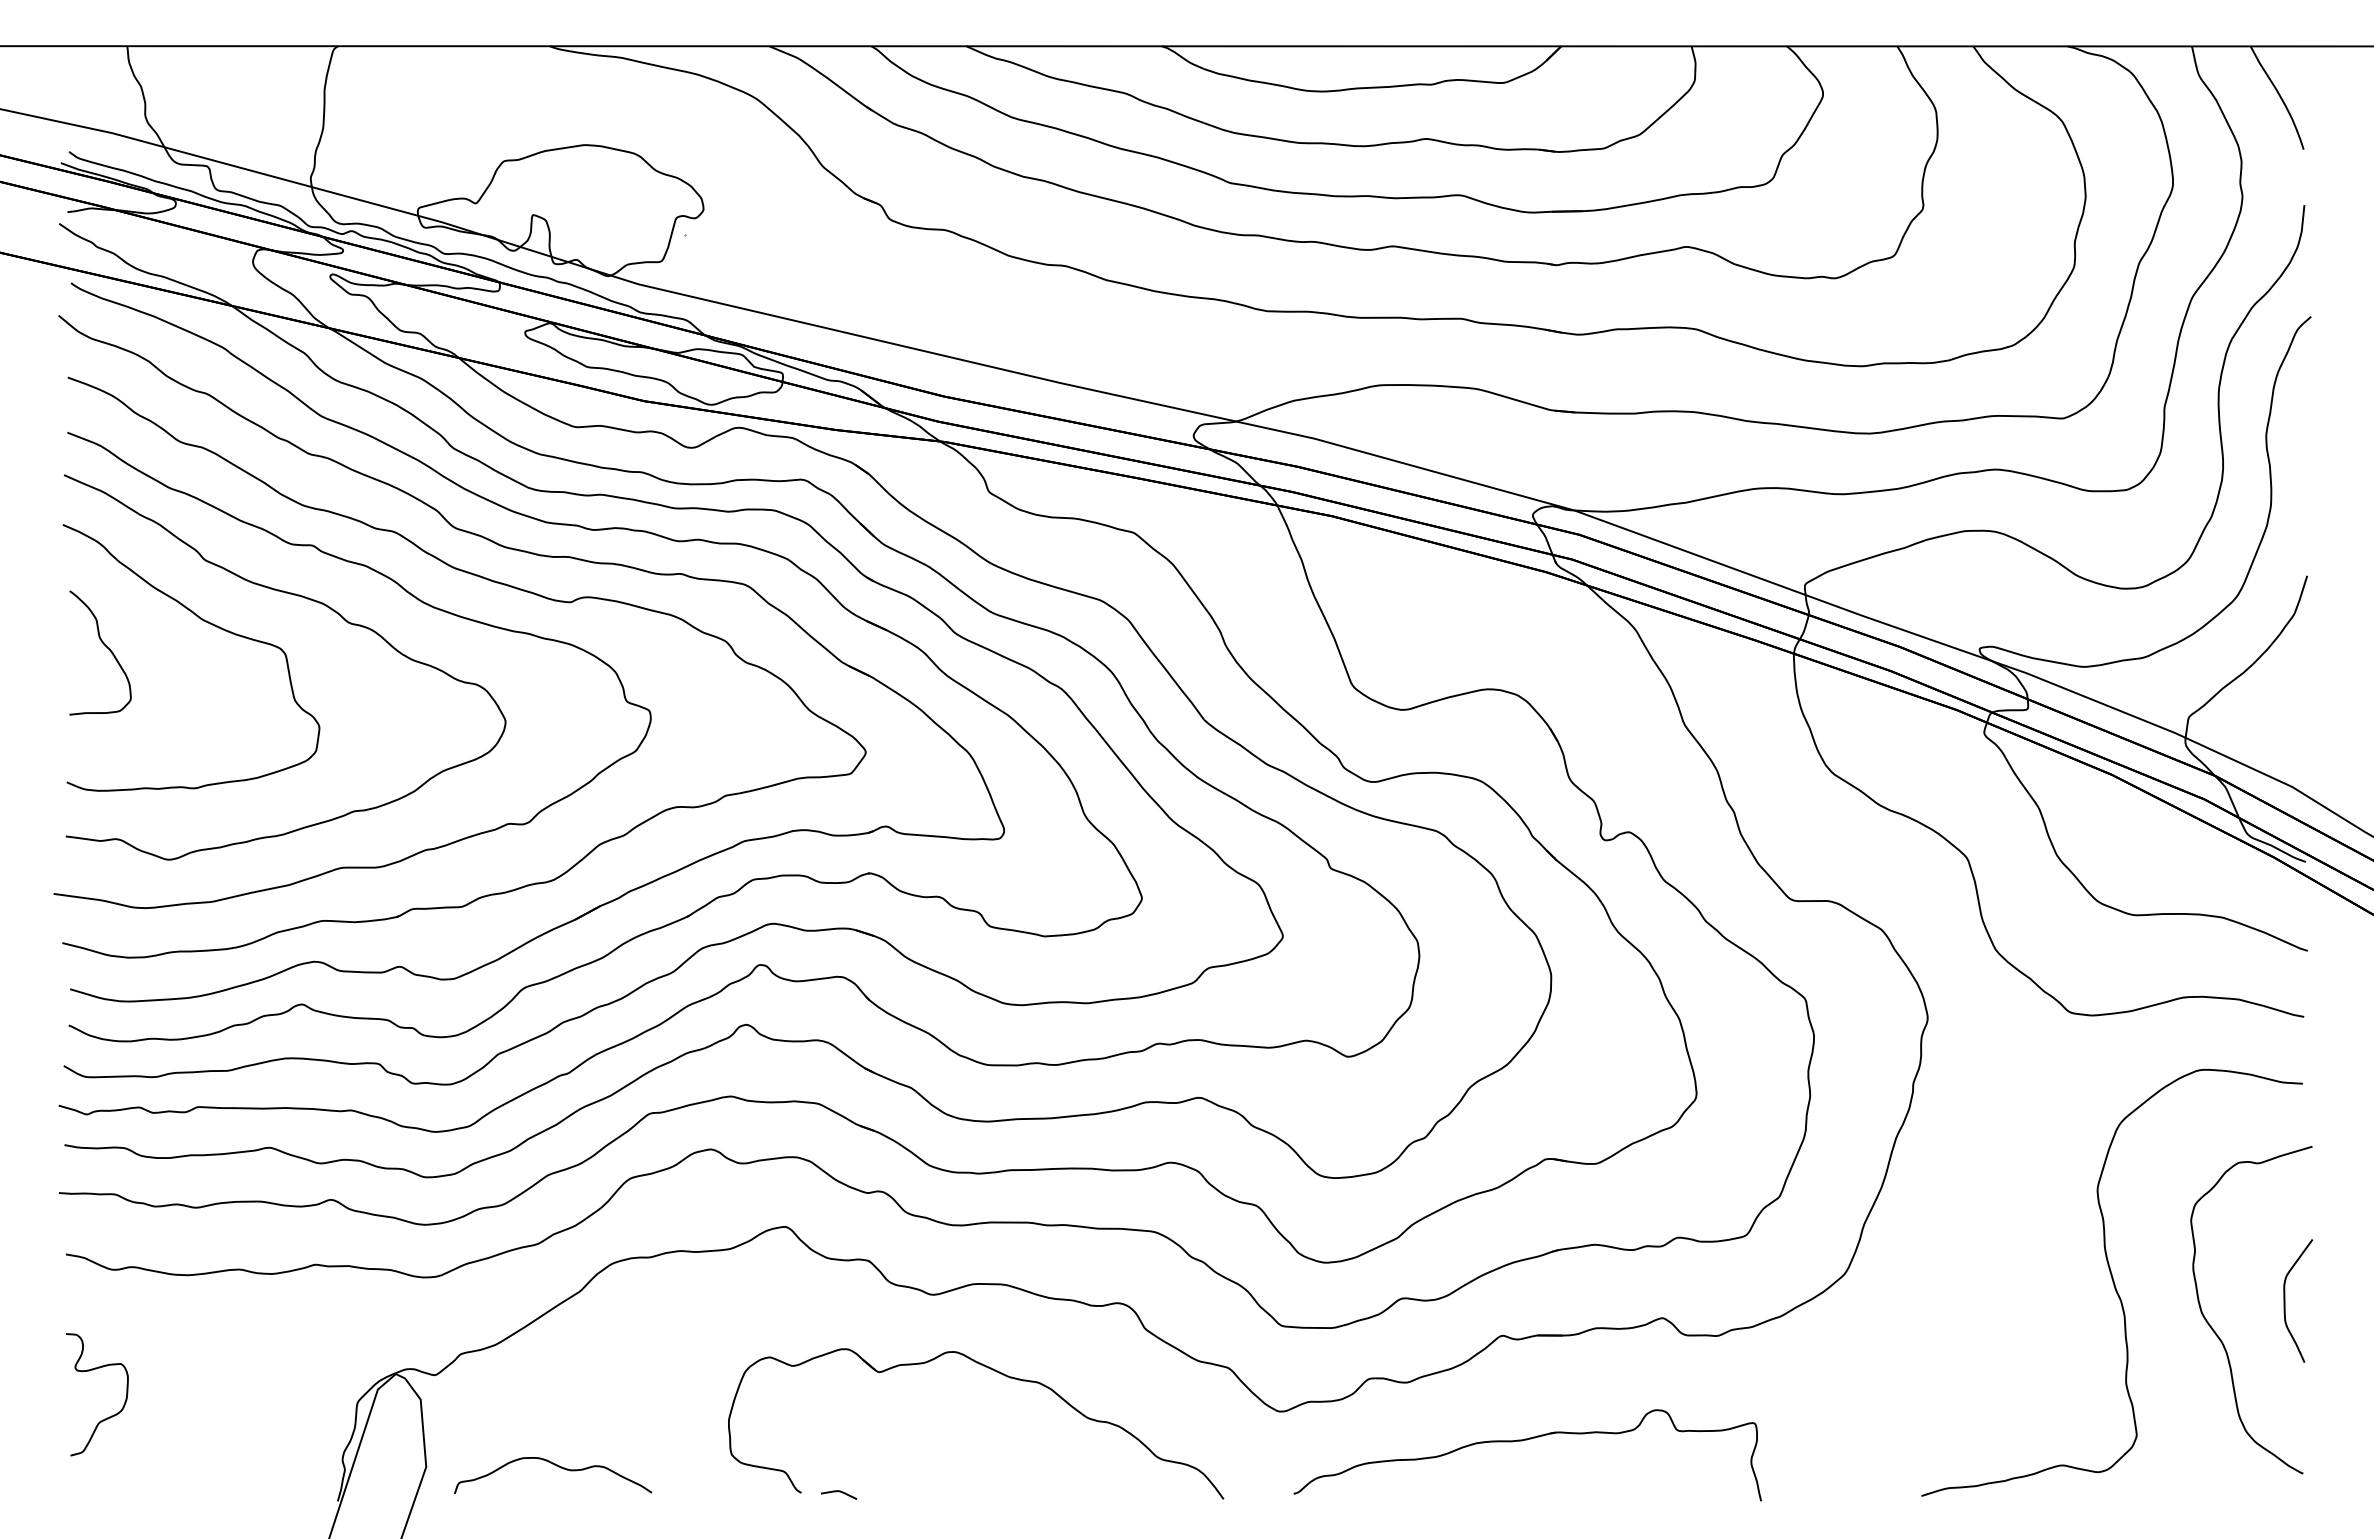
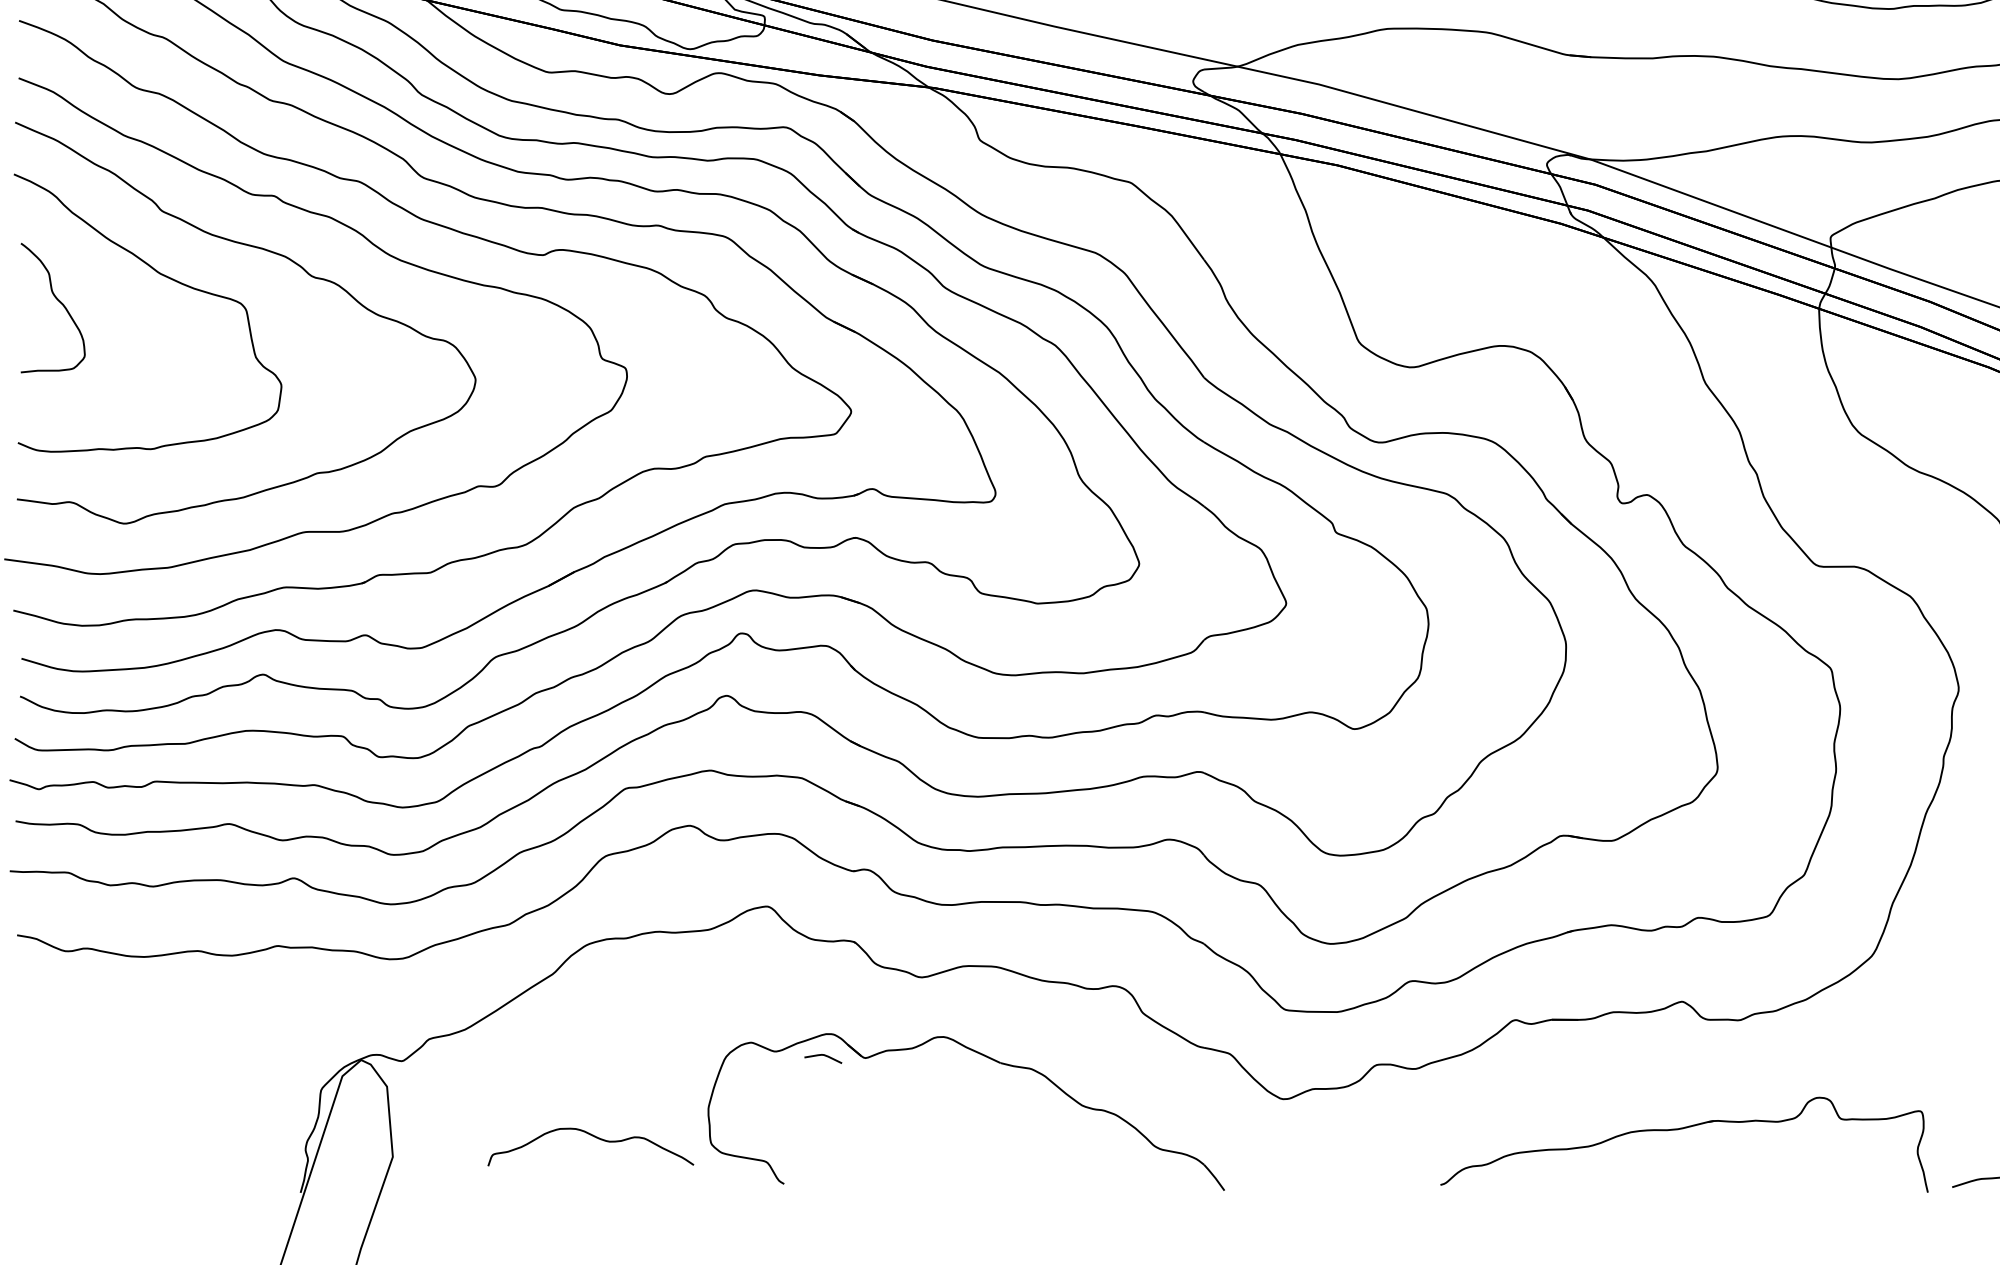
curve: (93, 1370) -> (45, 1056), removed
part: (1522, 1441) -> (1679, 1130), moved
curve: (558, 1467) -> (596, 1138), moved
curve: (839, 1492) -> (823, 1056), moved

